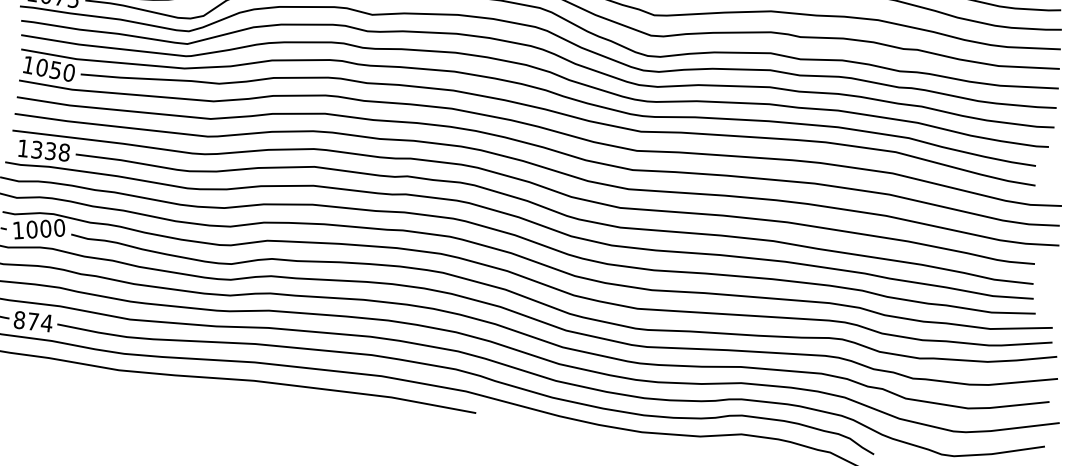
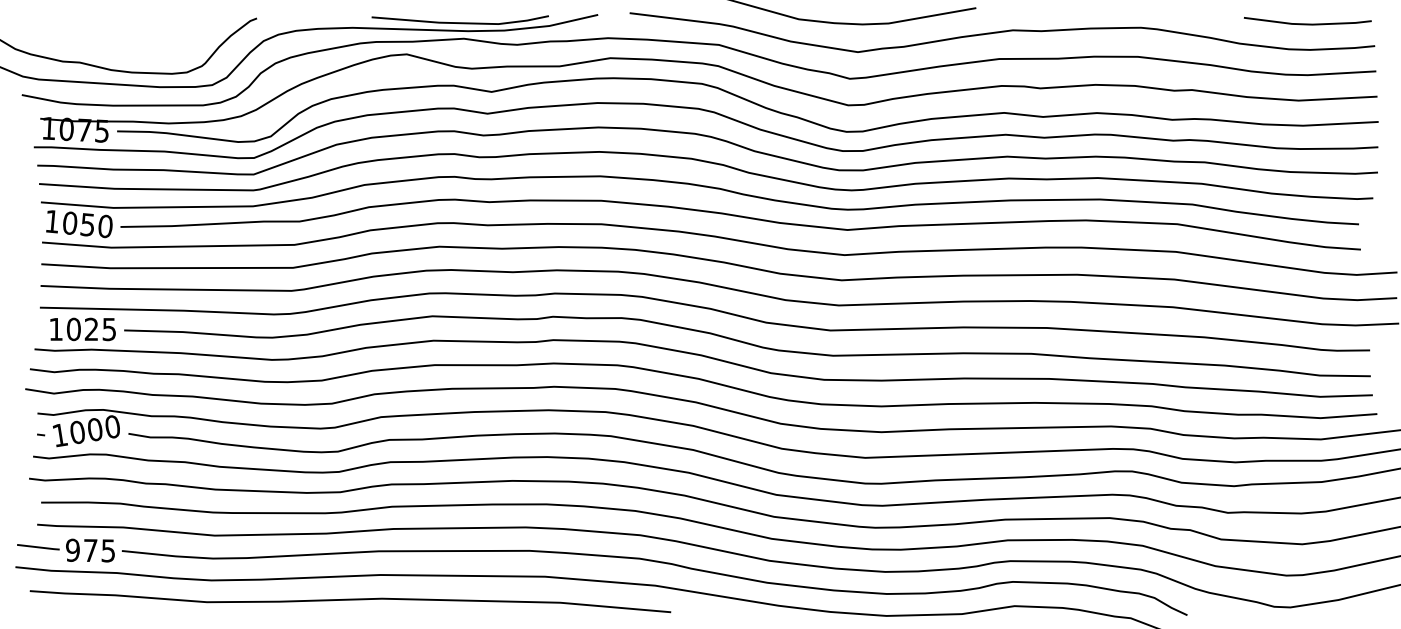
text: (50, 151) -> (91, 329), 1338 -> 1025
text: (33, 321) -> (90, 550), 874 -> 975

